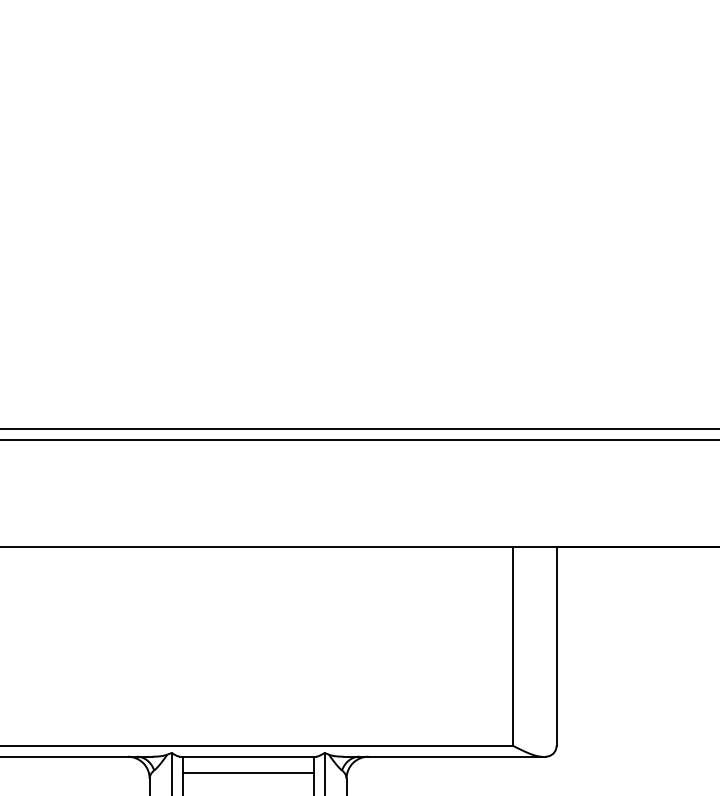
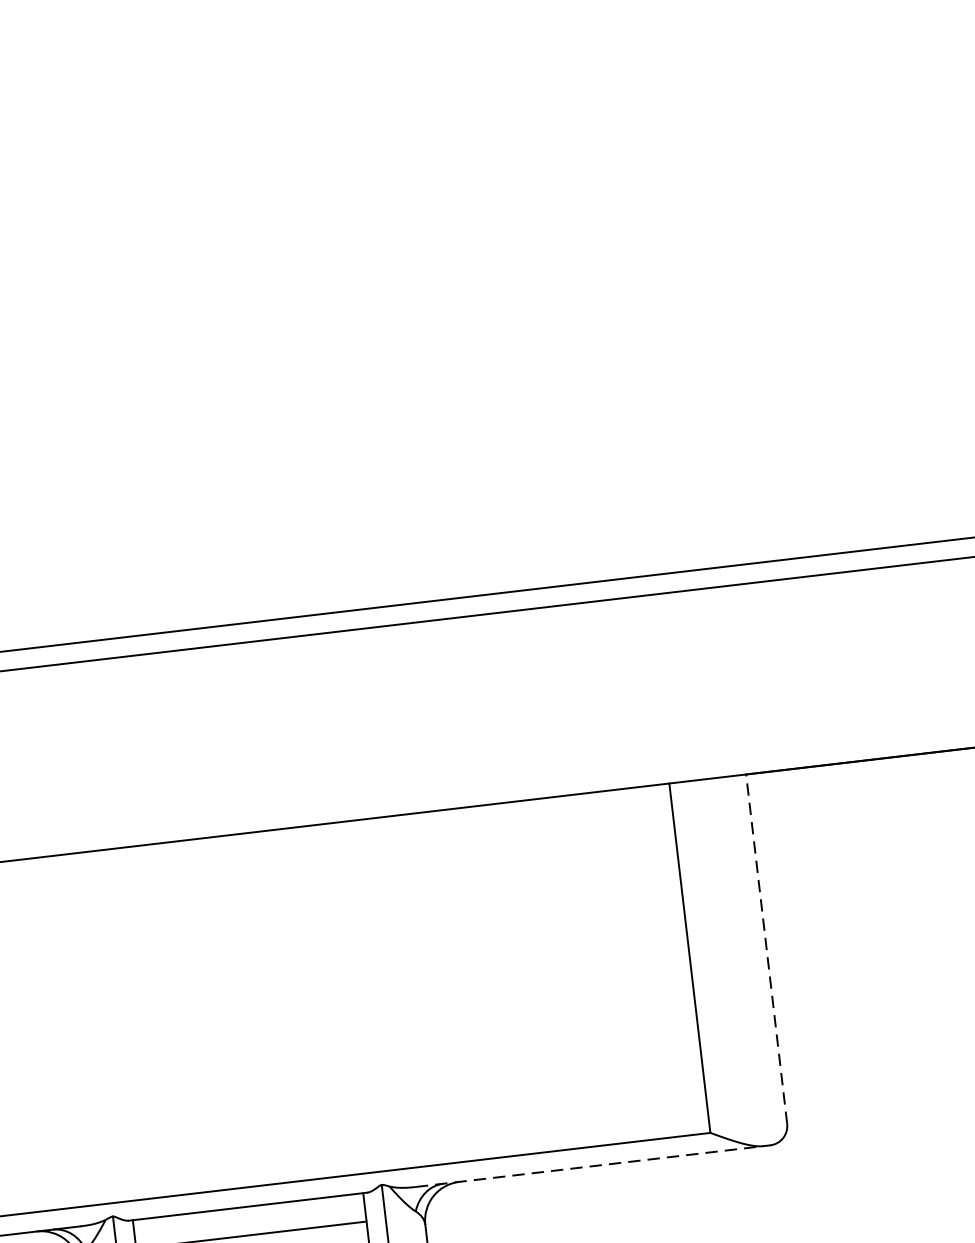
line: (556, 646) -> (766, 949), solid -> dashed
line: (443, 756) -> (590, 1166), solid -> dashed

